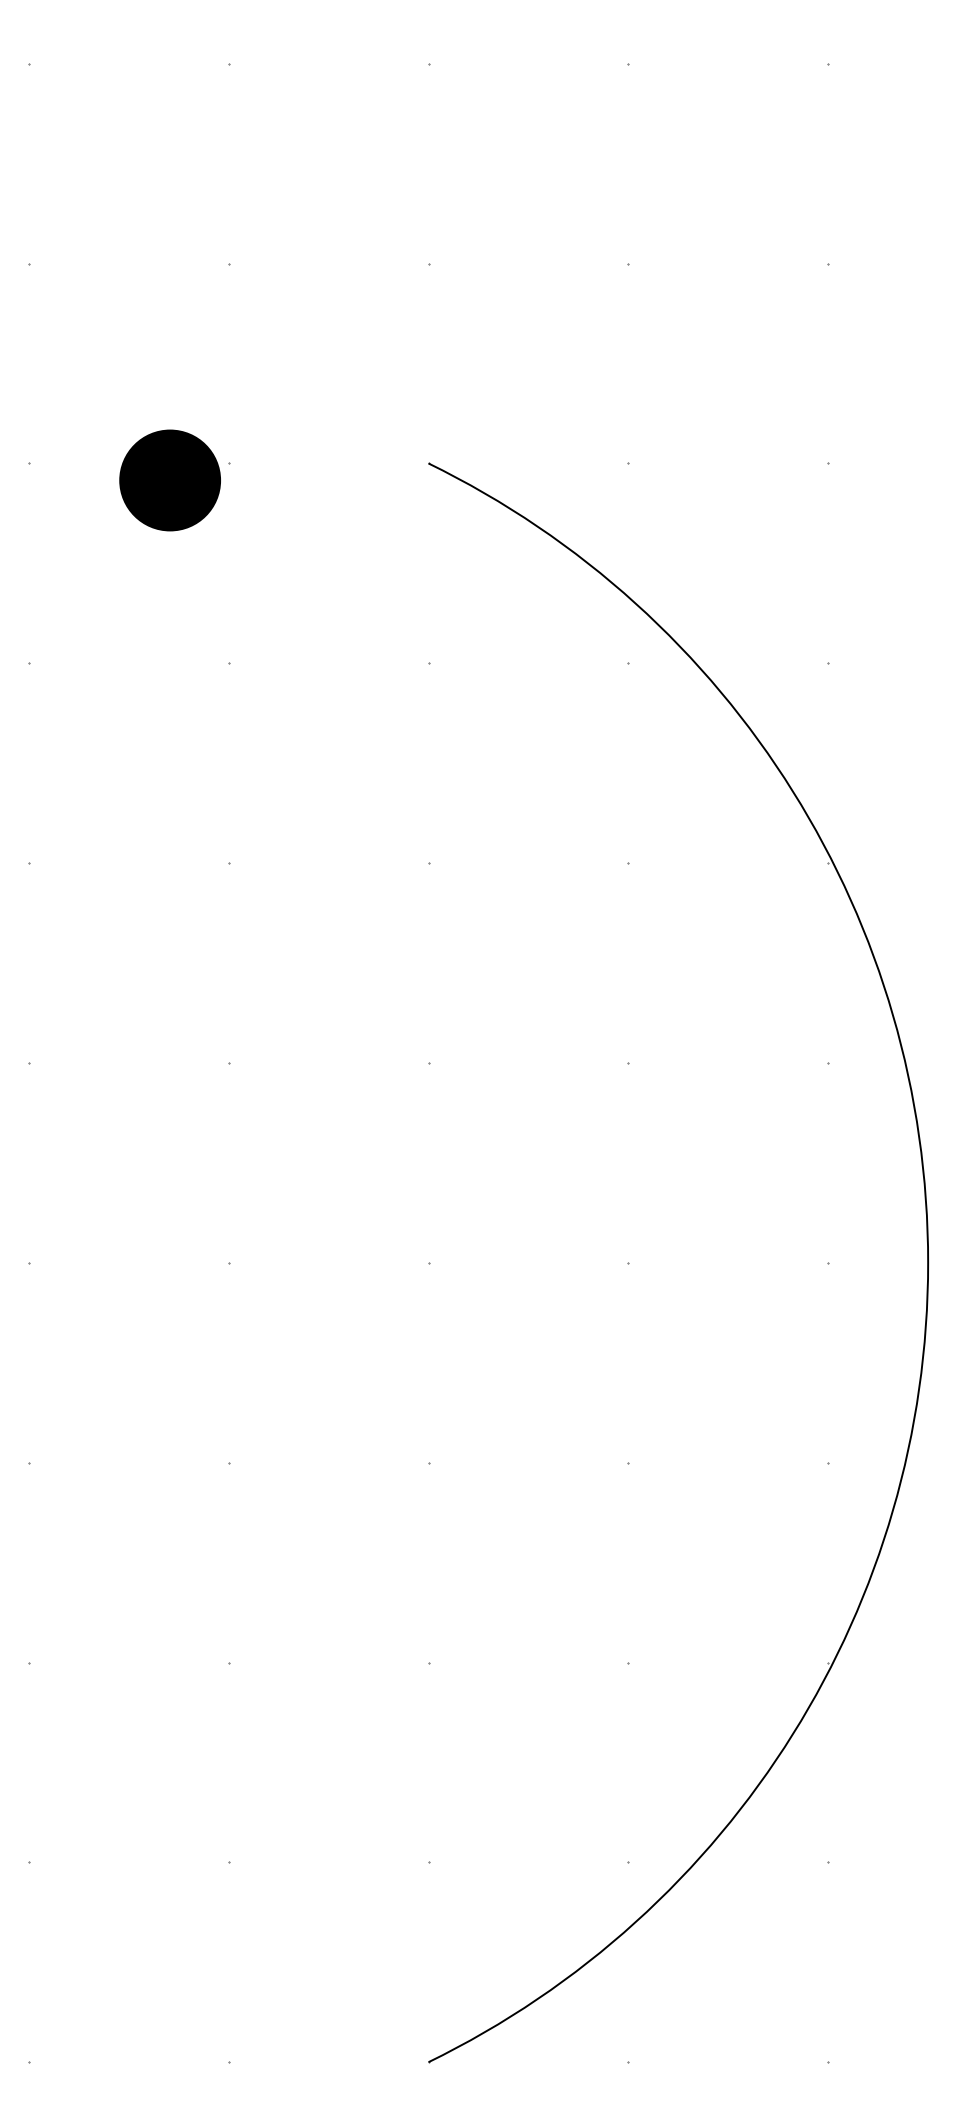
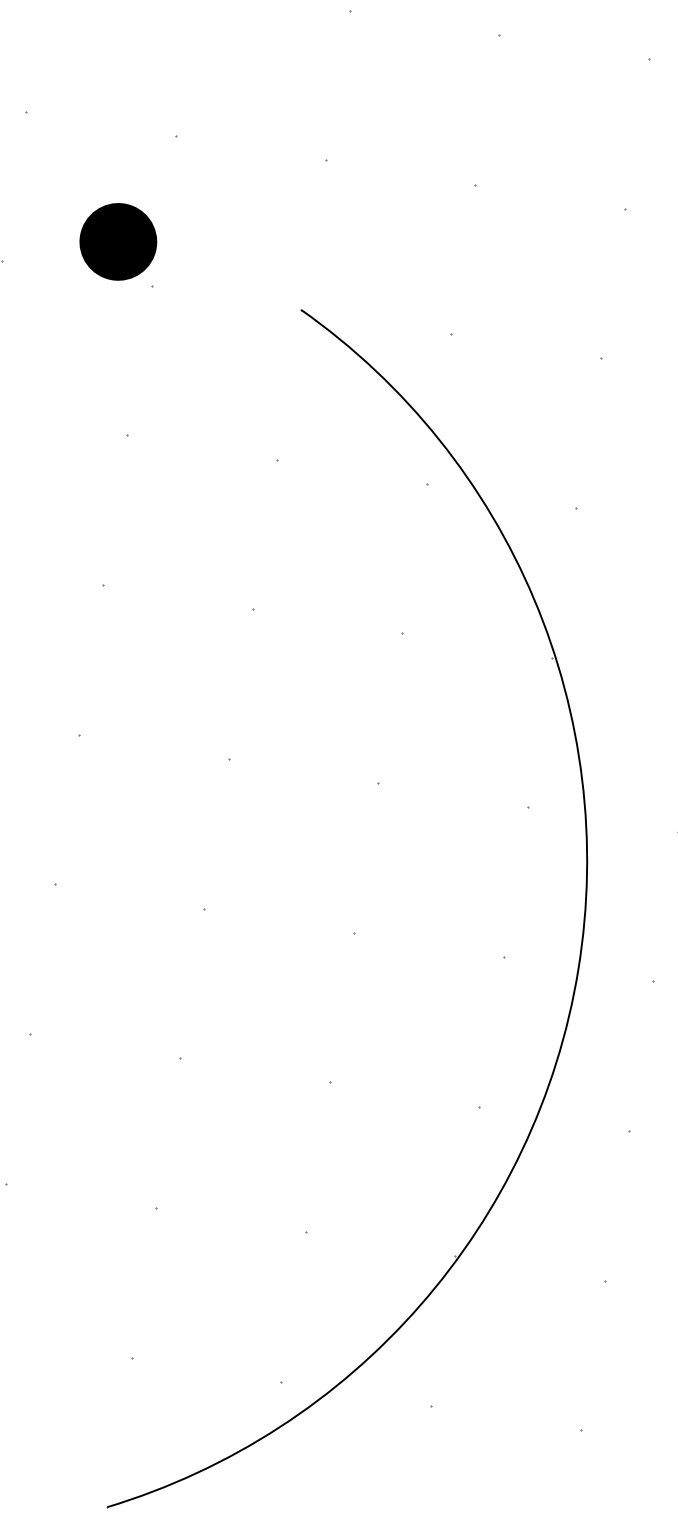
part: (169, 480) -> (117, 241), moved

